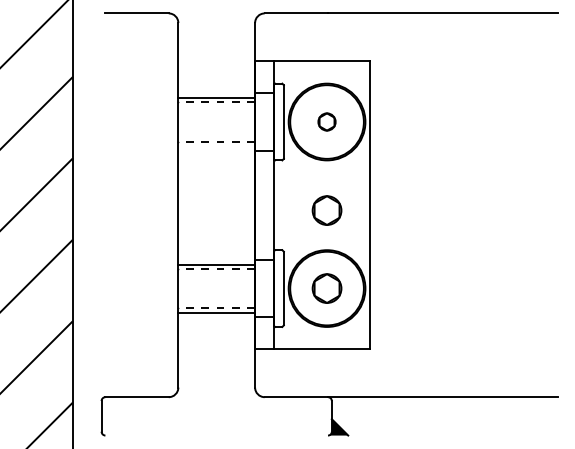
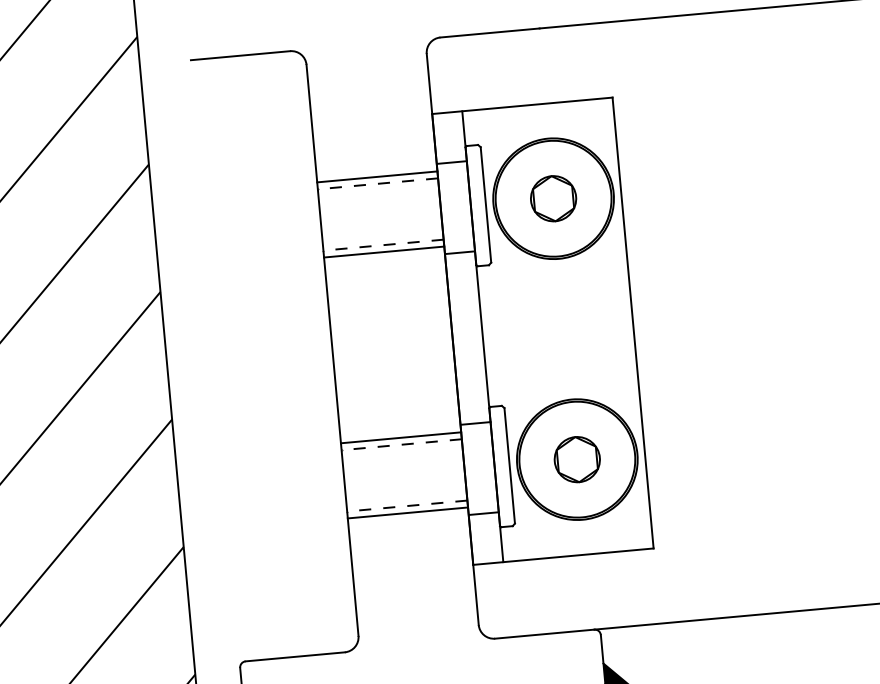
part: (326, 121) -> (552, 197), size x1.67
line: (216, 146) -> (383, 252), added
part: (326, 210) -> (565, 337), removed

